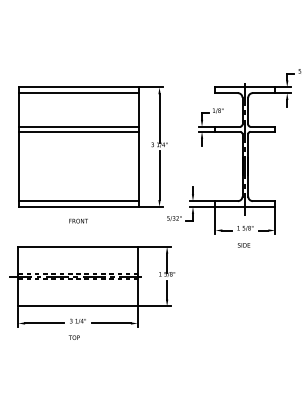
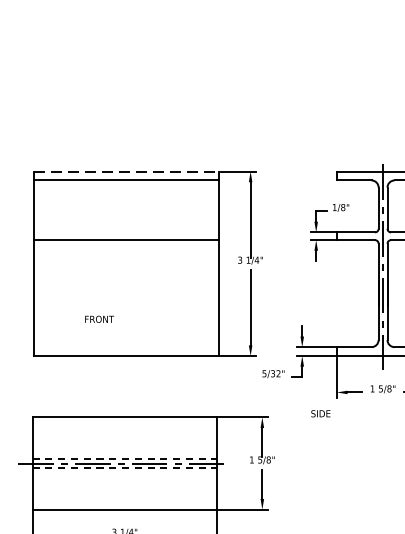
line: (79, 87) -> (127, 171), solid -> dashed
line: (78, 126) -> (125, 231), removed
line: (78, 201) -> (125, 347), removed
text: (78, 220) -> (99, 318), moved
text: (243, 245) -> (320, 414), moved

